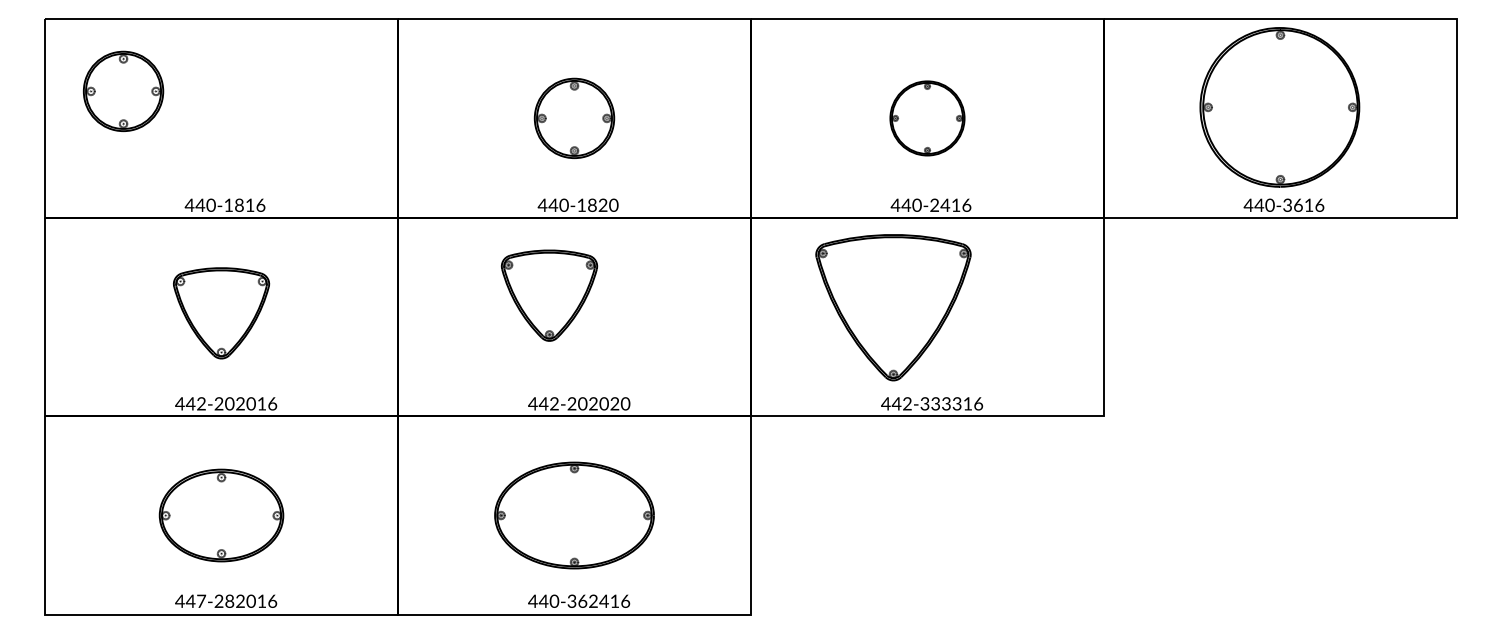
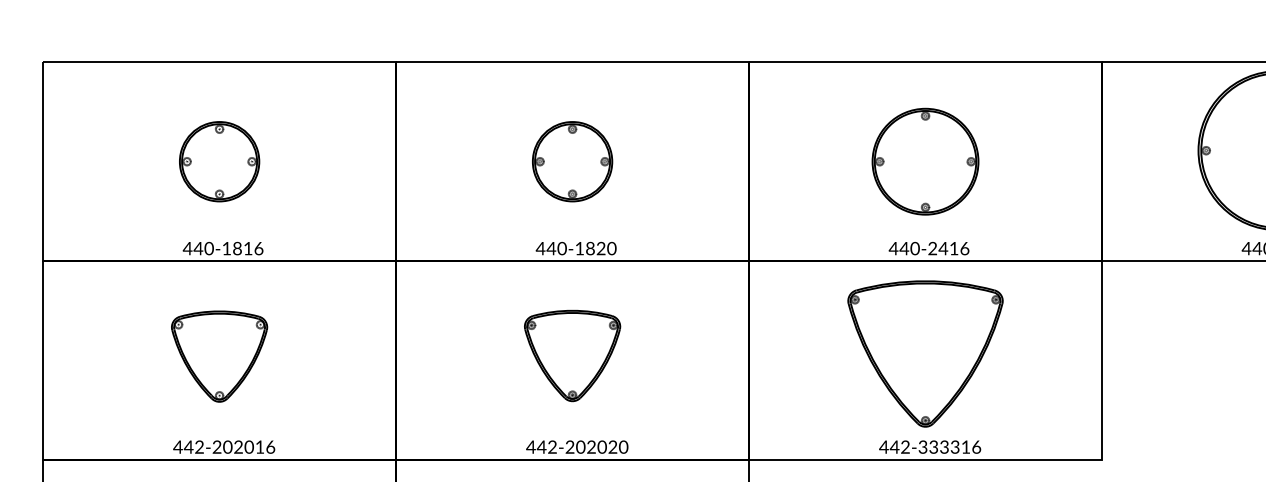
part: (123, 90) -> (219, 160), moved
part: (927, 118) -> (925, 161), size x1.43
part: (549, 295) -> (572, 355), moved
part: (893, 307) -> (925, 353), moved

